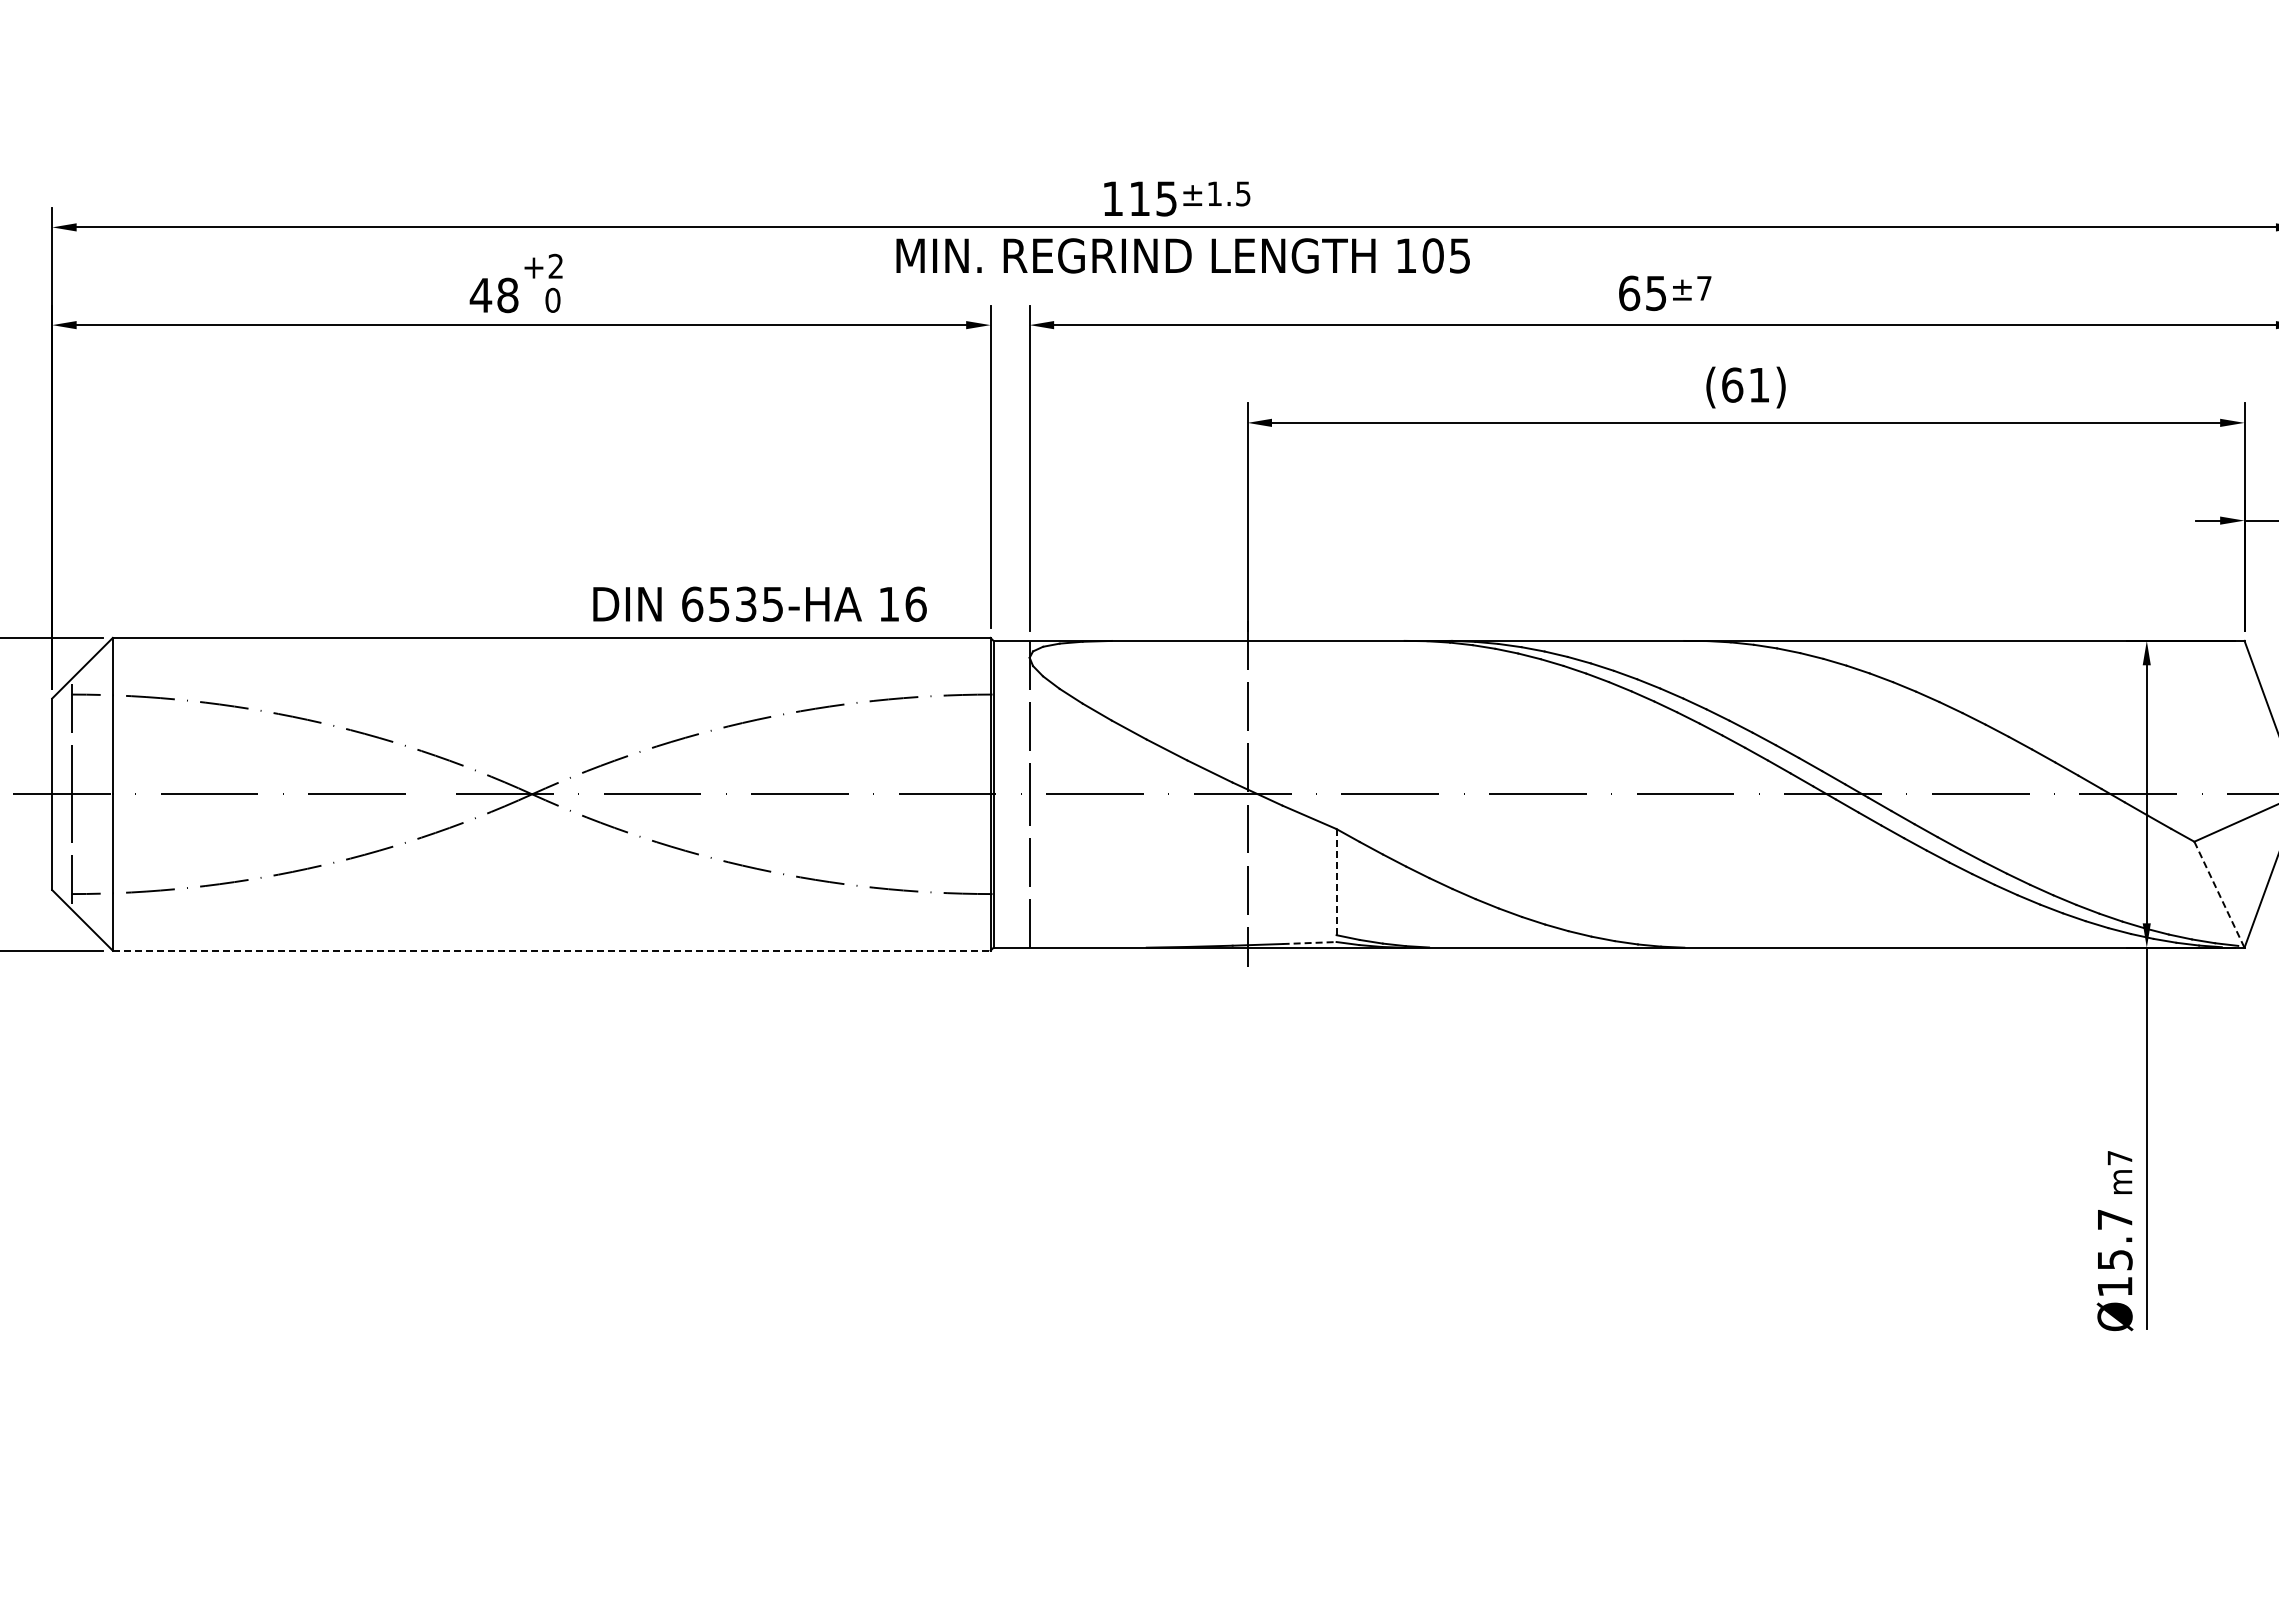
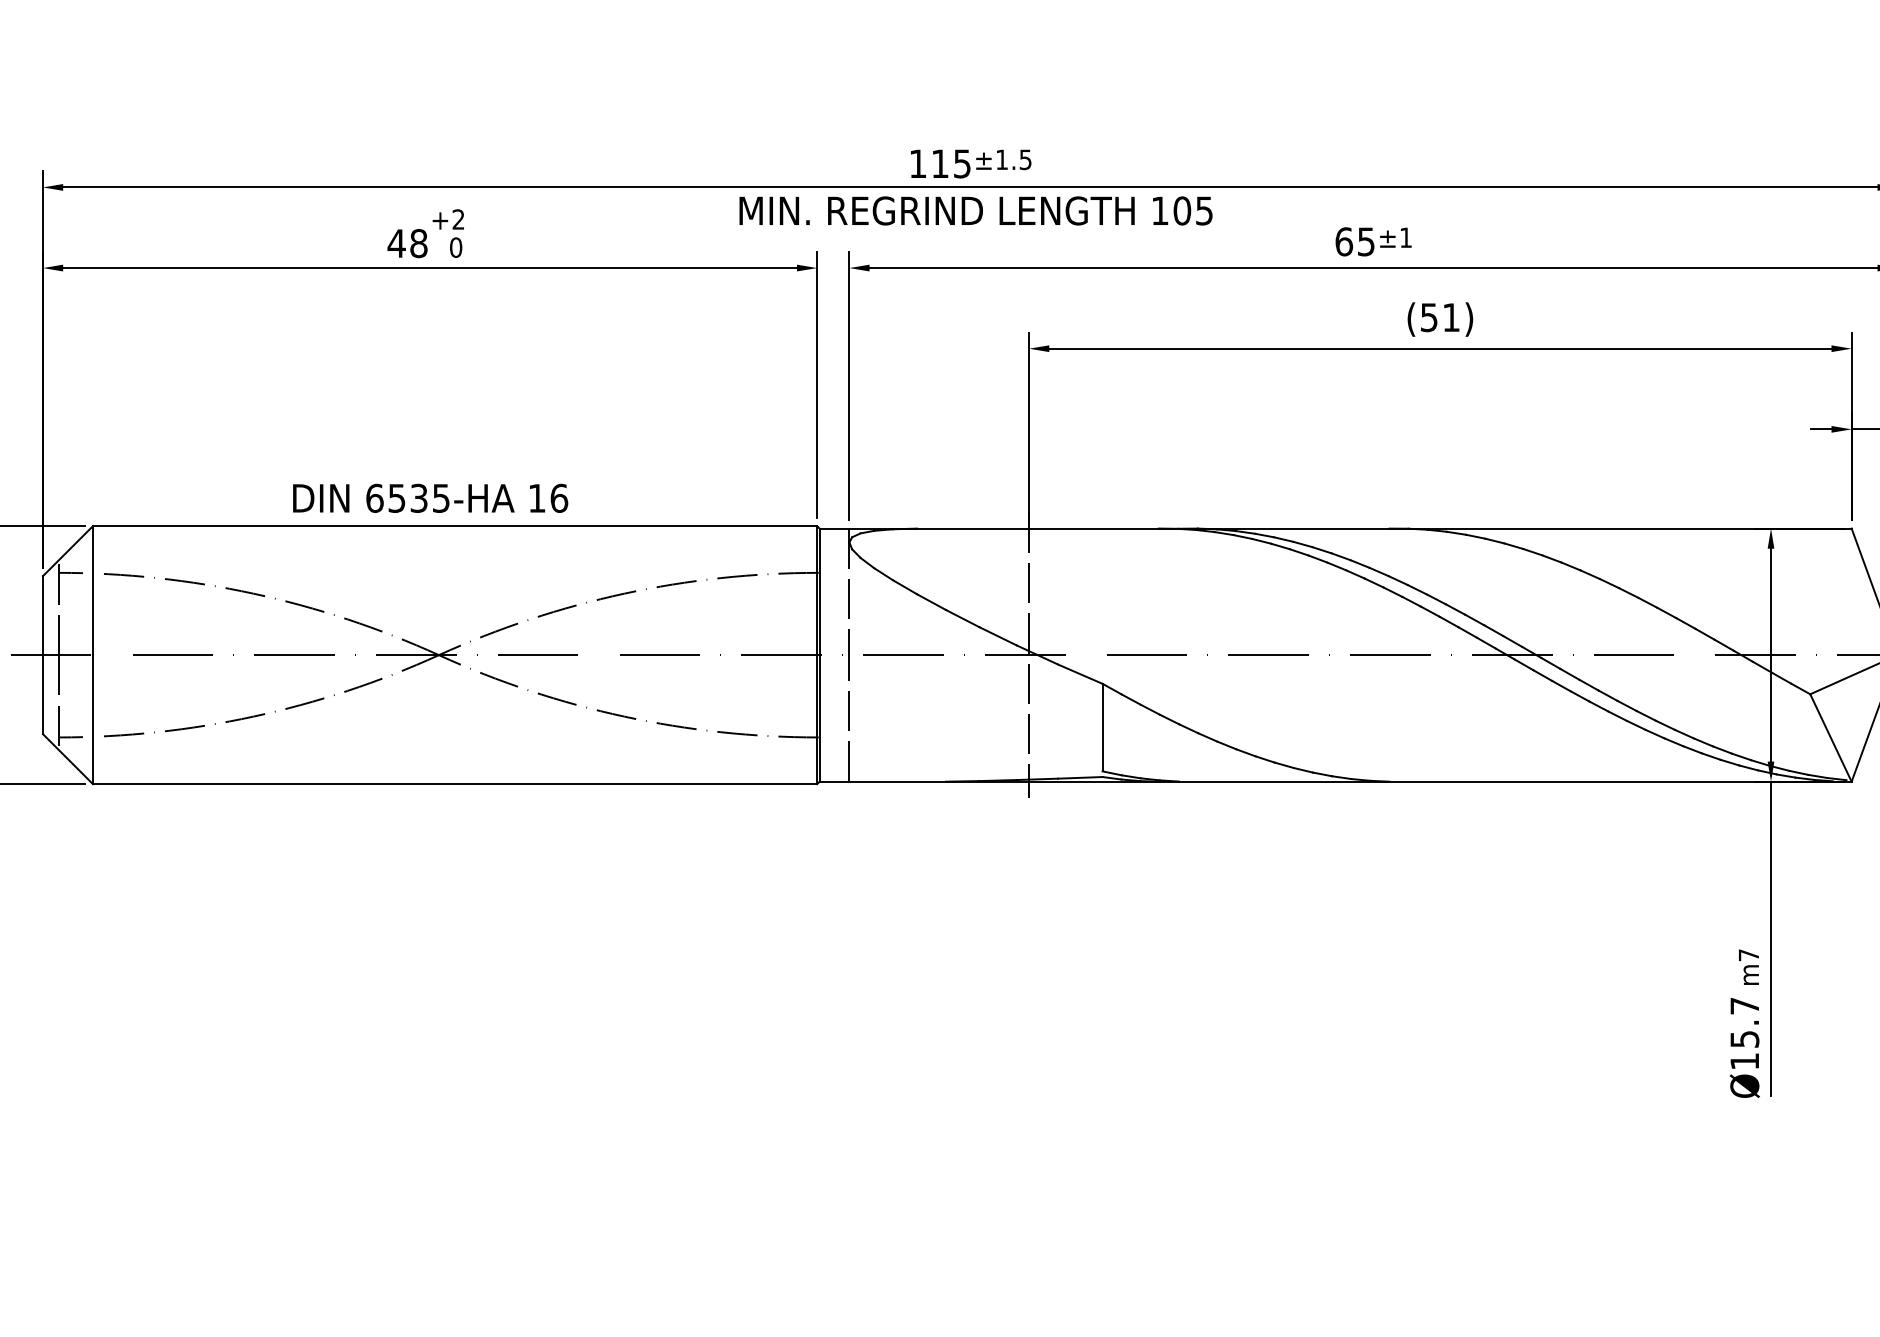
text: (1704, 288) -> (1406, 237), ±7 -> ±1
text: (1732, 384) -> (1429, 317), (61) -> (51)
text: (759, 603) -> (430, 497), moved
line: (1336, 881) -> (1102, 727), dashed -> solid
line: (2219, 894) -> (1831, 737), dashed -> solid
line: (1310, 943) -> (1081, 778), dashed -> solid
line: (551, 950) -> (454, 784), dashed -> solid

